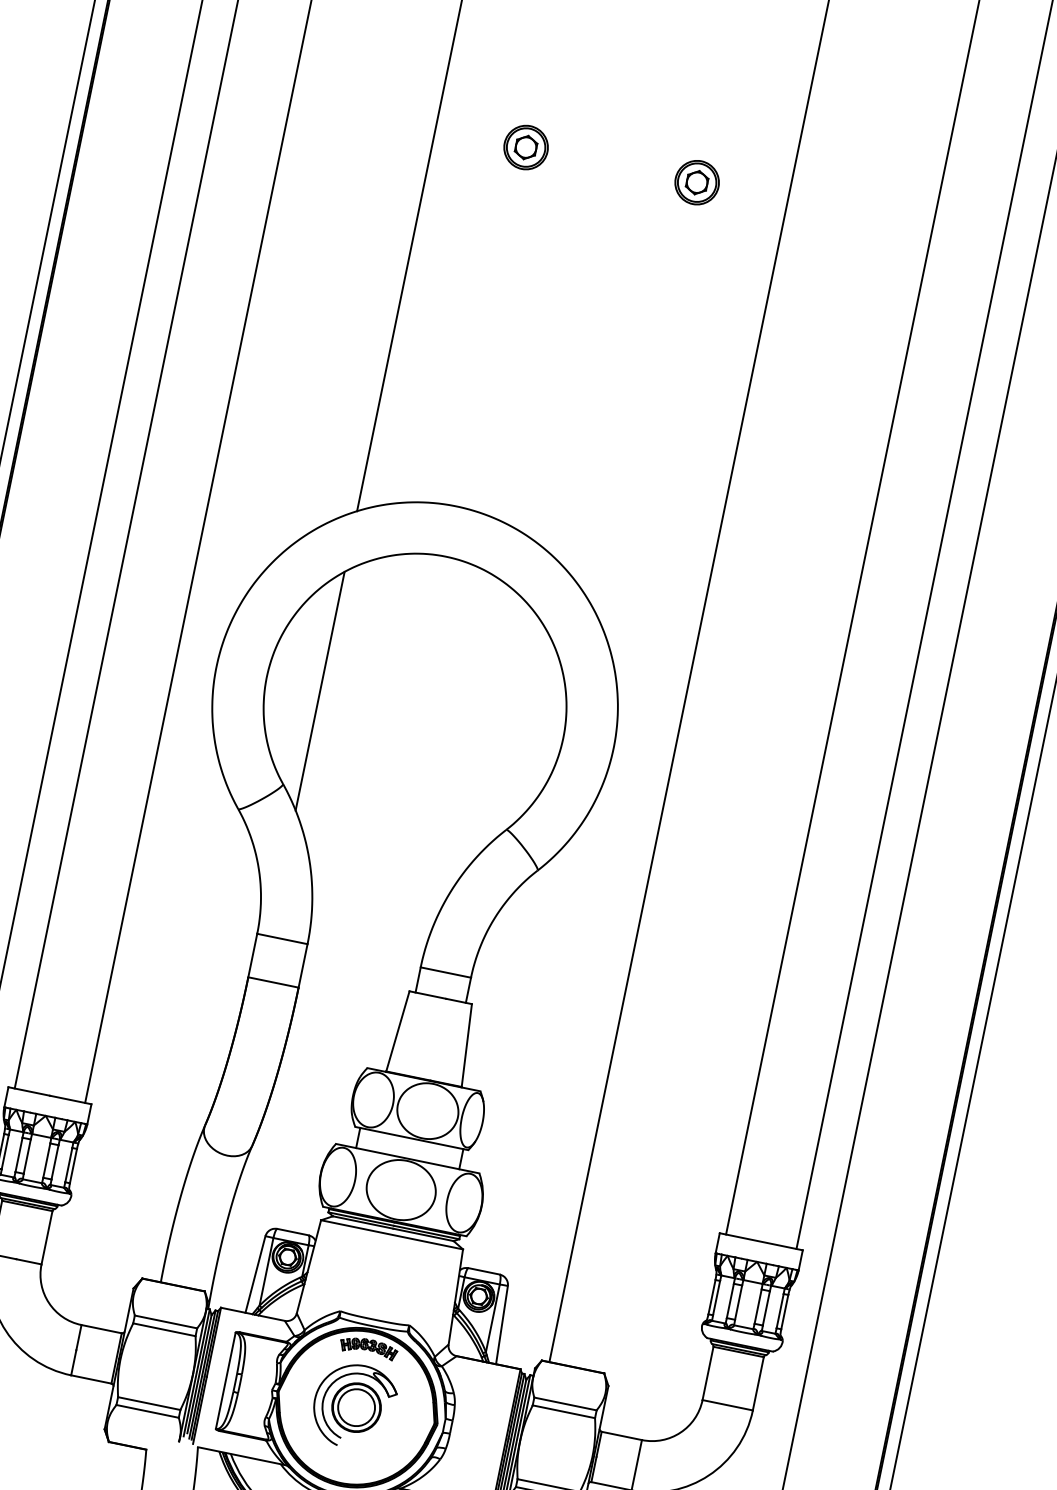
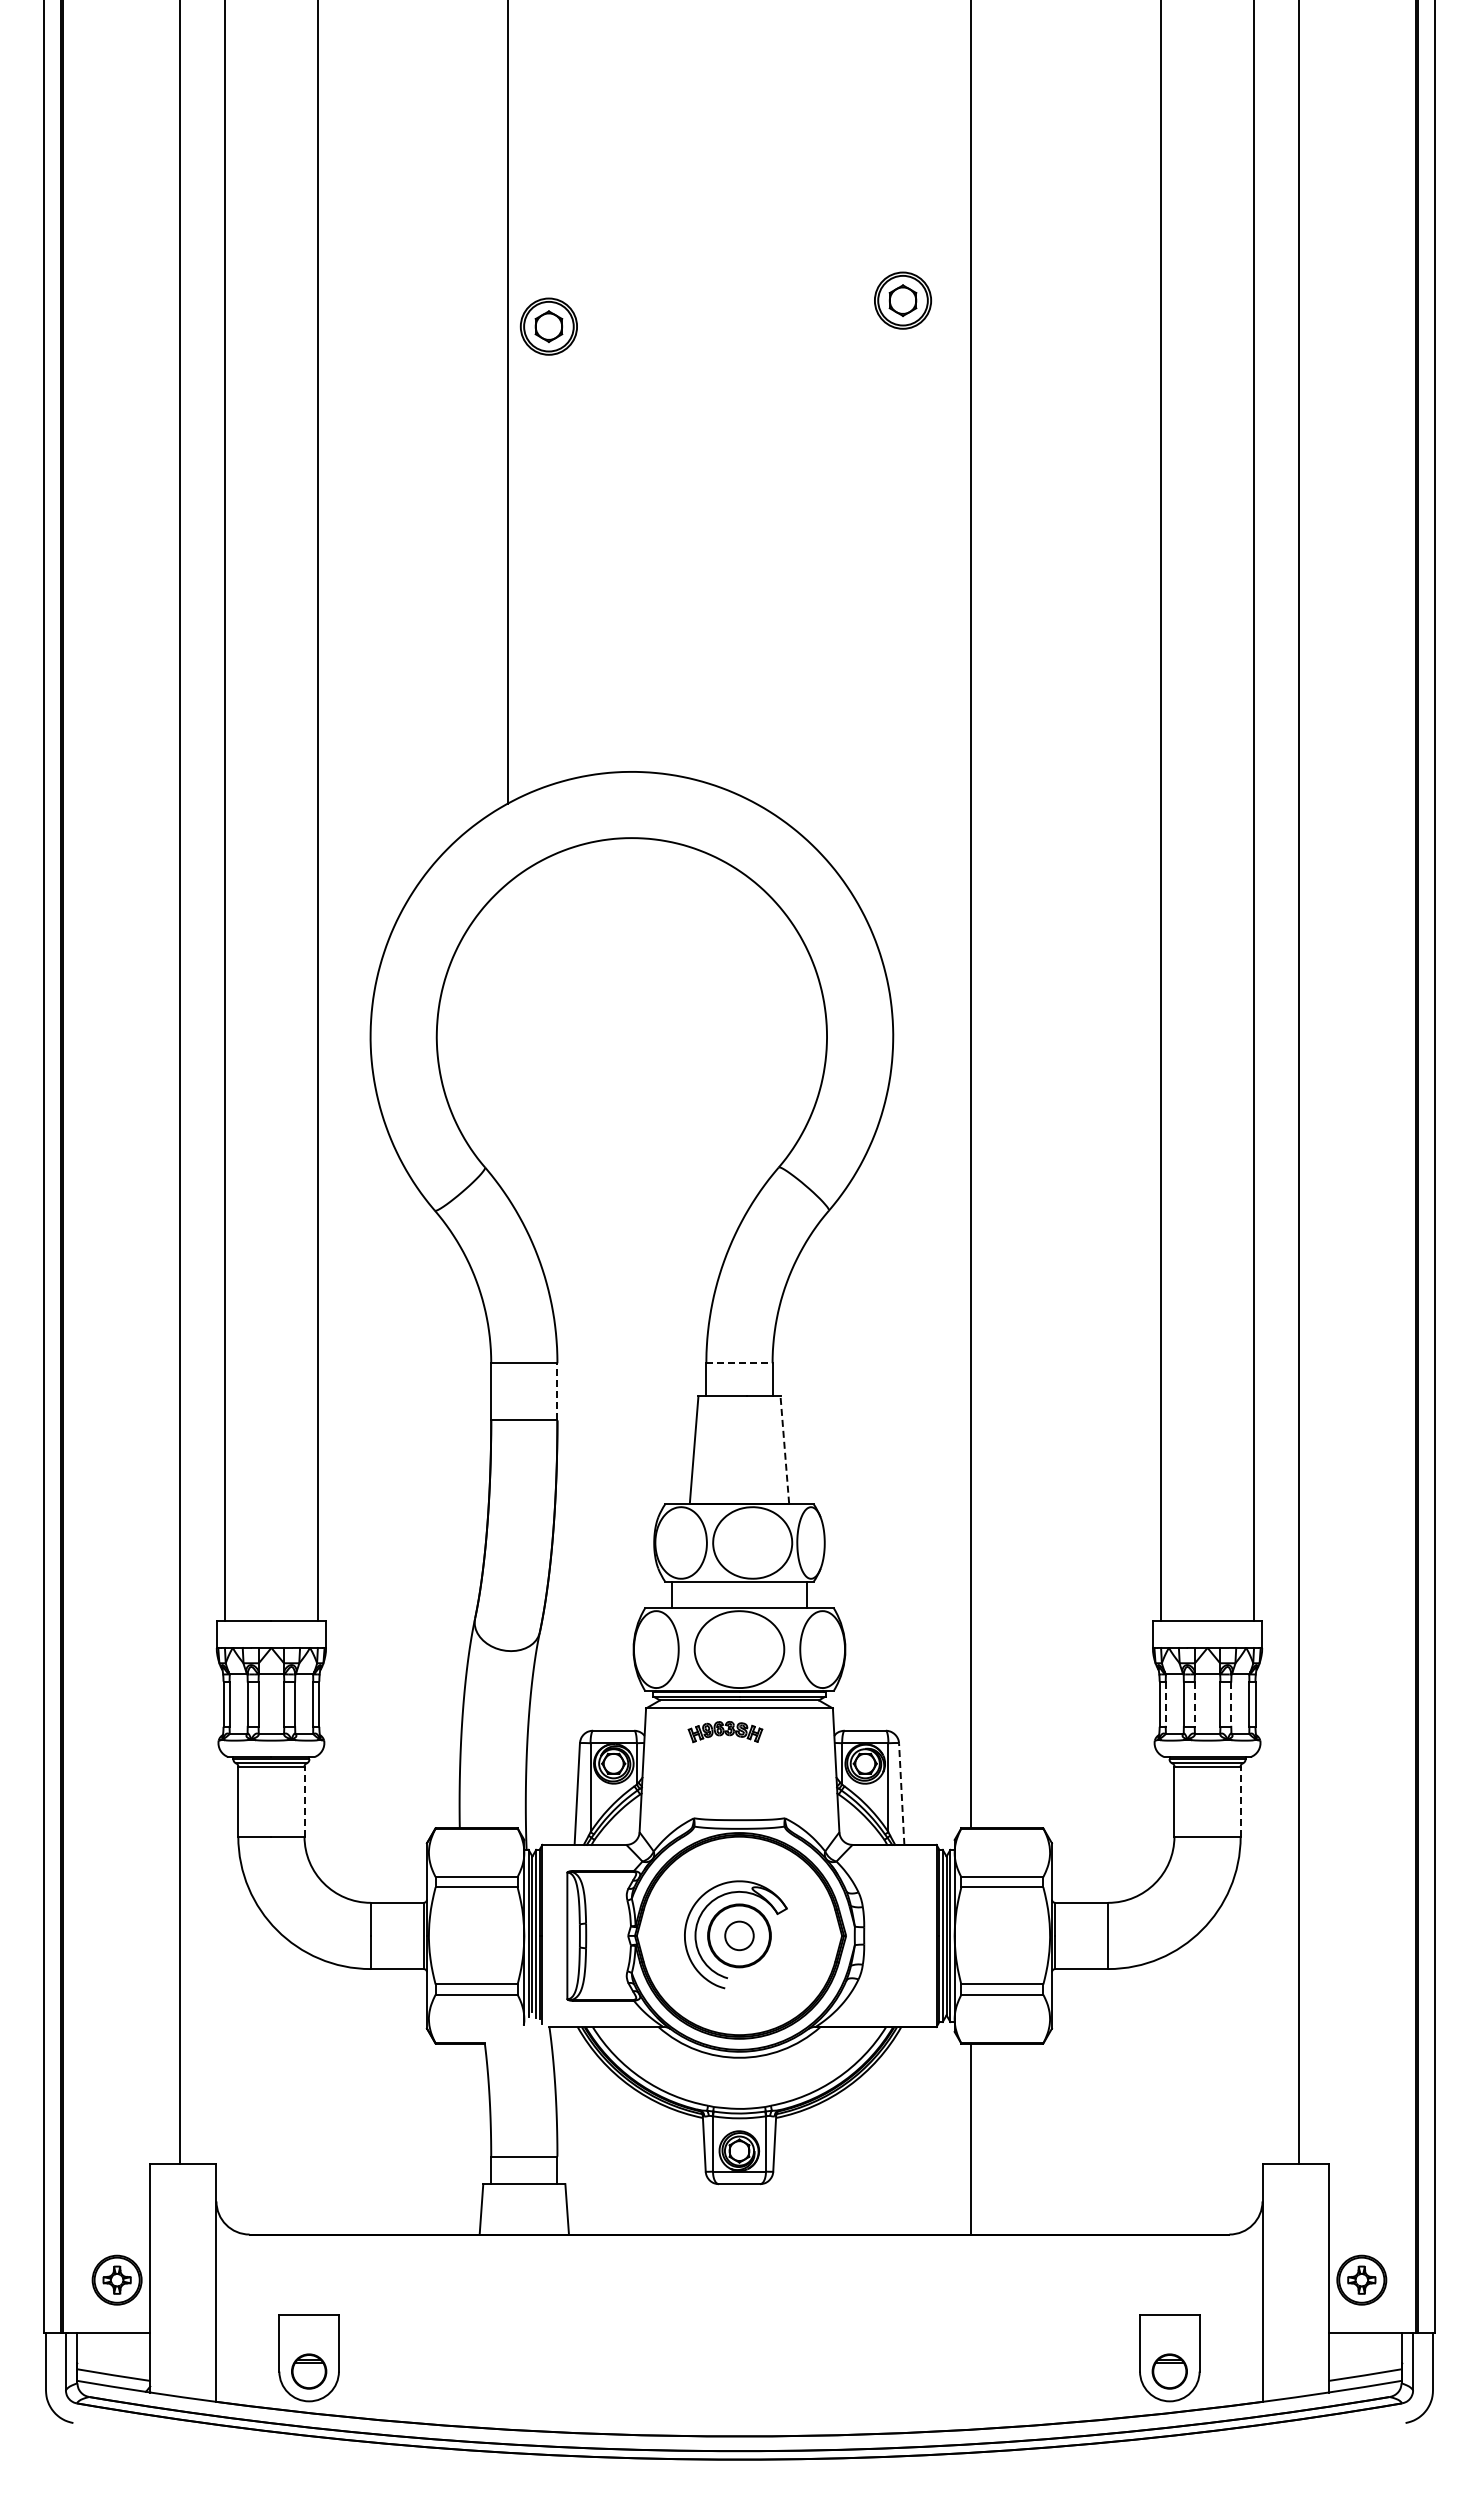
part: (525, 147) -> (548, 326), moved
part: (697, 182) -> (903, 300), moved
line: (319, 691) -> (507, 1040), removed
line: (303, 965) -> (557, 1391), solid -> dashed
line: (445, 972) -> (739, 1363), solid -> dashed
line: (466, 1045) -> (784, 1450), solid -> dashed
line: (47, 1237) -> (304, 1801), solid -> dashed
line: (716, 1298) -> (1165, 1704), solid -> dashed
line: (738, 1302) -> (1194, 1704), solid -> dashed
line: (766, 1308) -> (1231, 1704), solid -> dashed
line: (501, 1325) -> (901, 1794), solid -> dashed
part: (368, 1348) -> (725, 1732), moved
line: (758, 1383) -> (1240, 1801), solid -> dashed
circle: (356, 1407) -> (739, 1935), size x0.6

